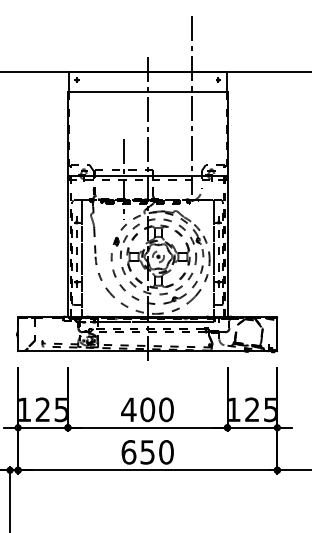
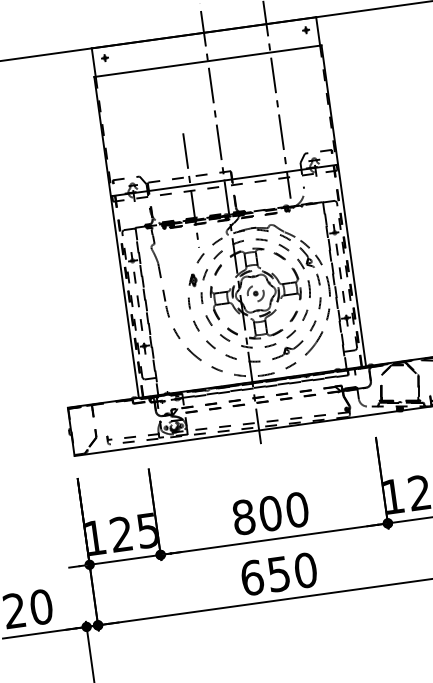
text: (128, 409) -> (243, 516), 400 -> 800

